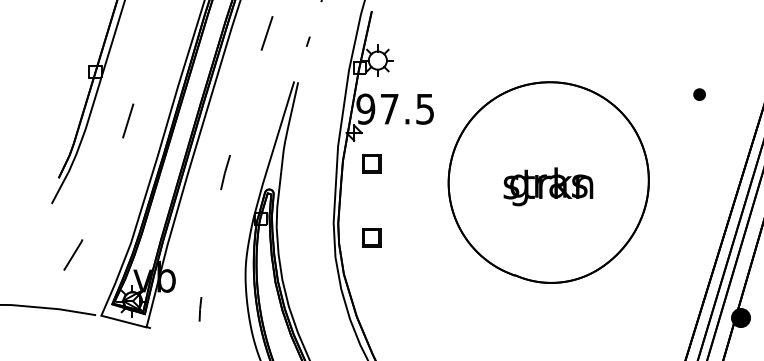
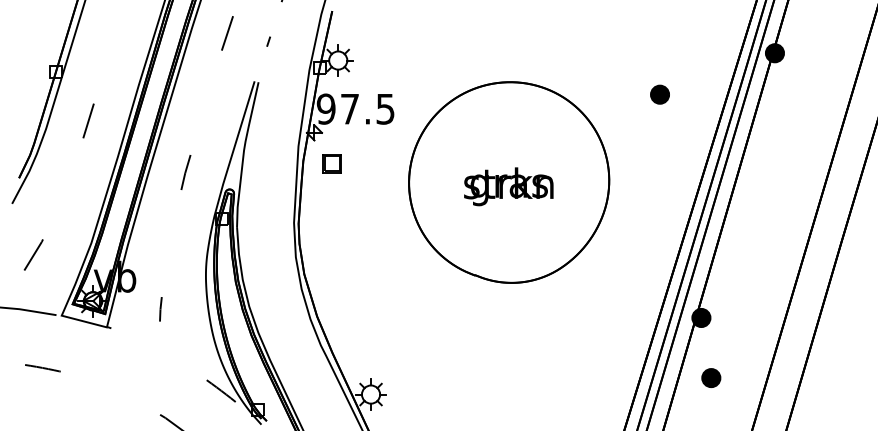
part: (699, 94) -> (659, 94), size x1.67
part: (371, 237) -> (331, 237), removed

